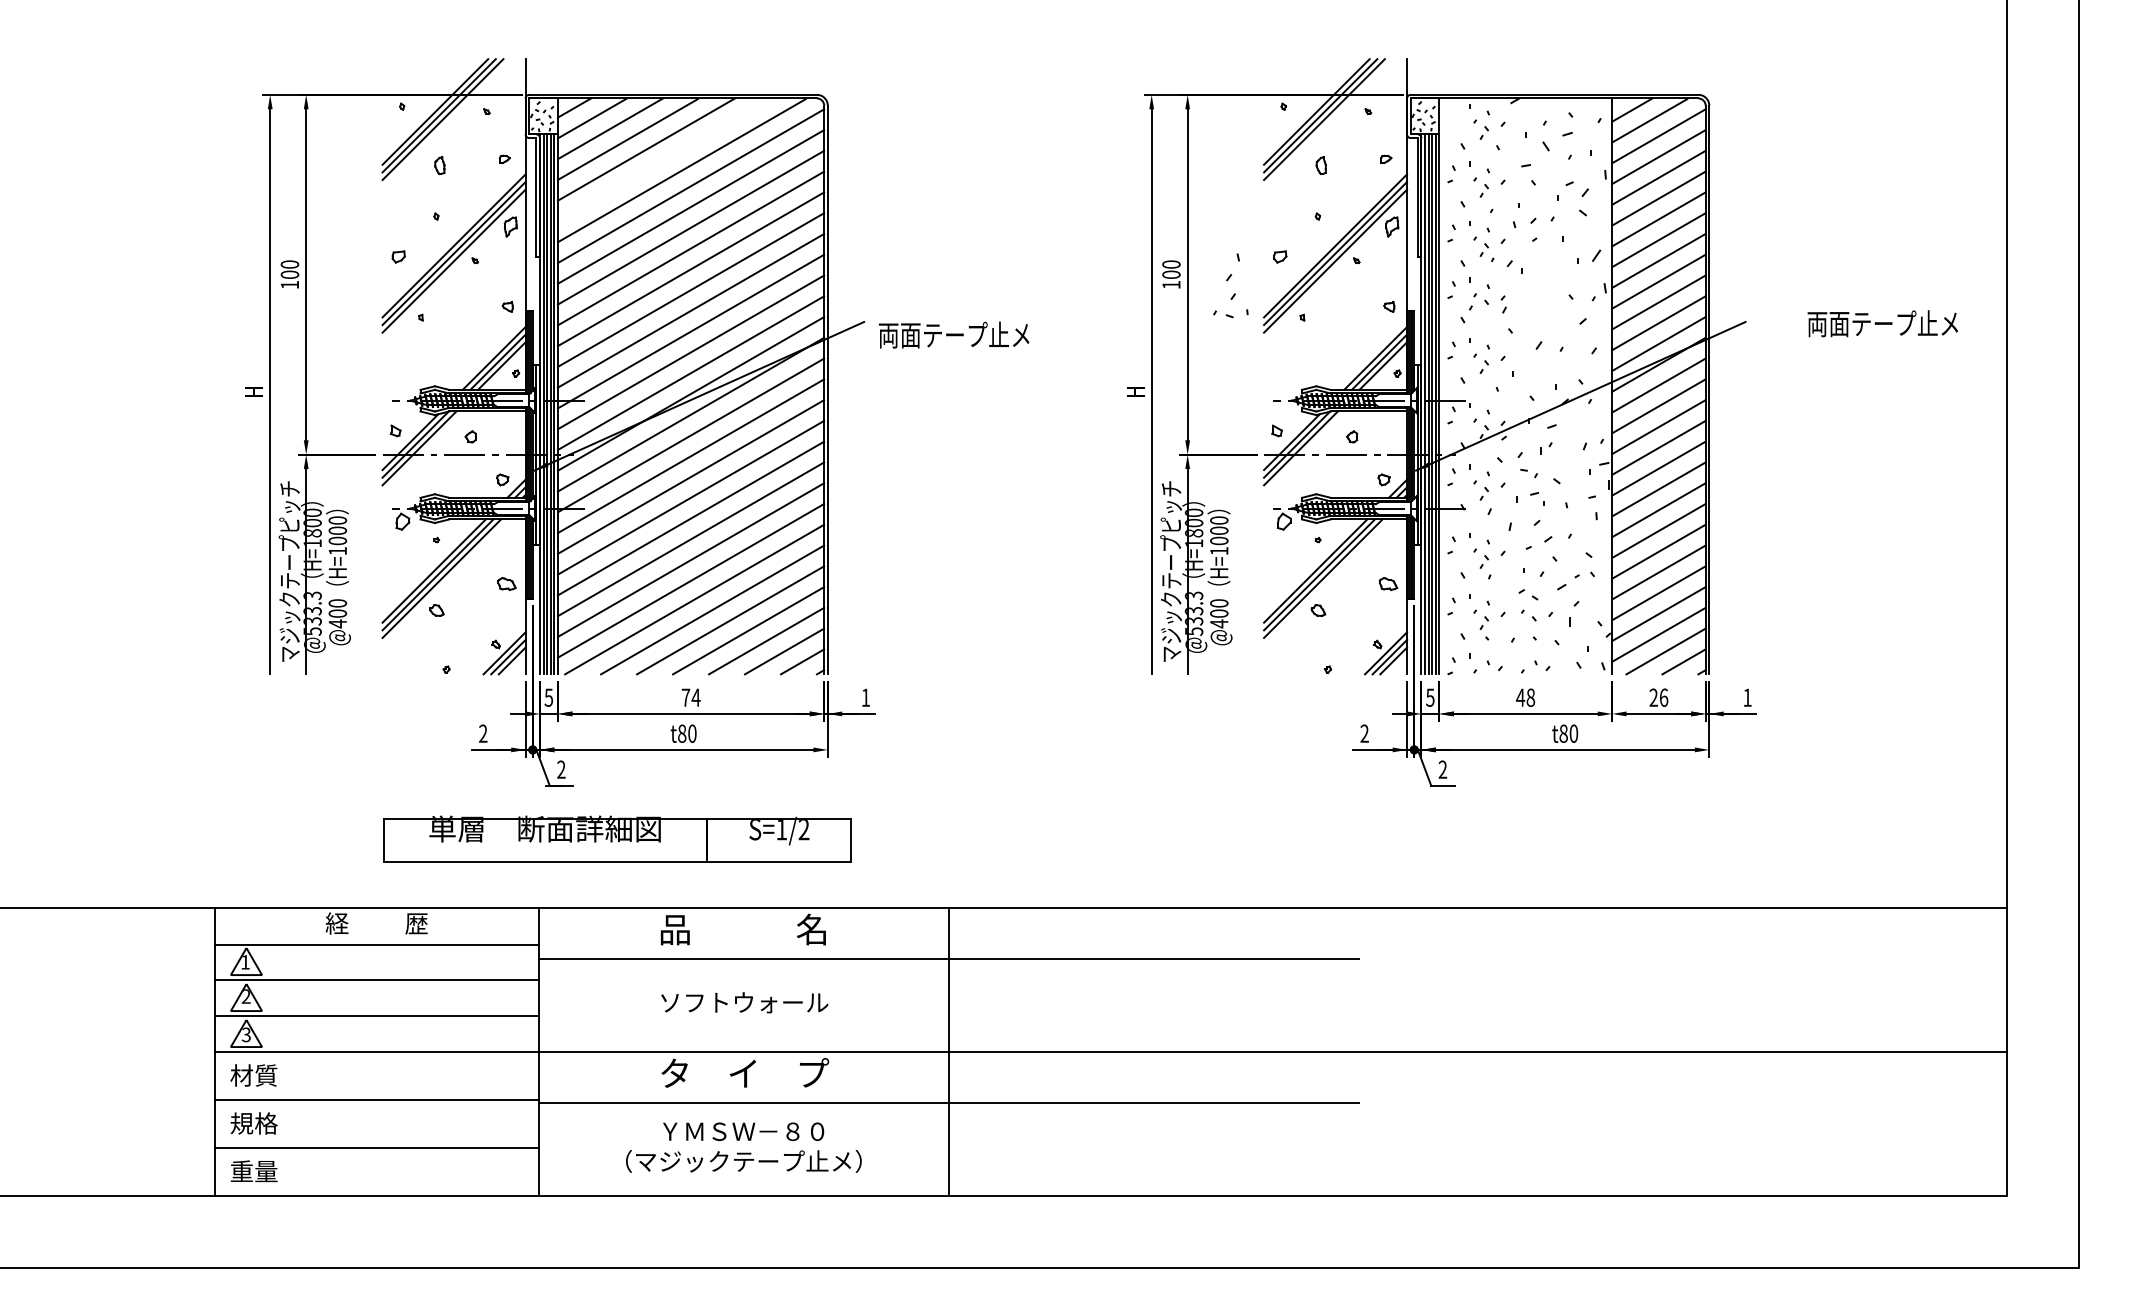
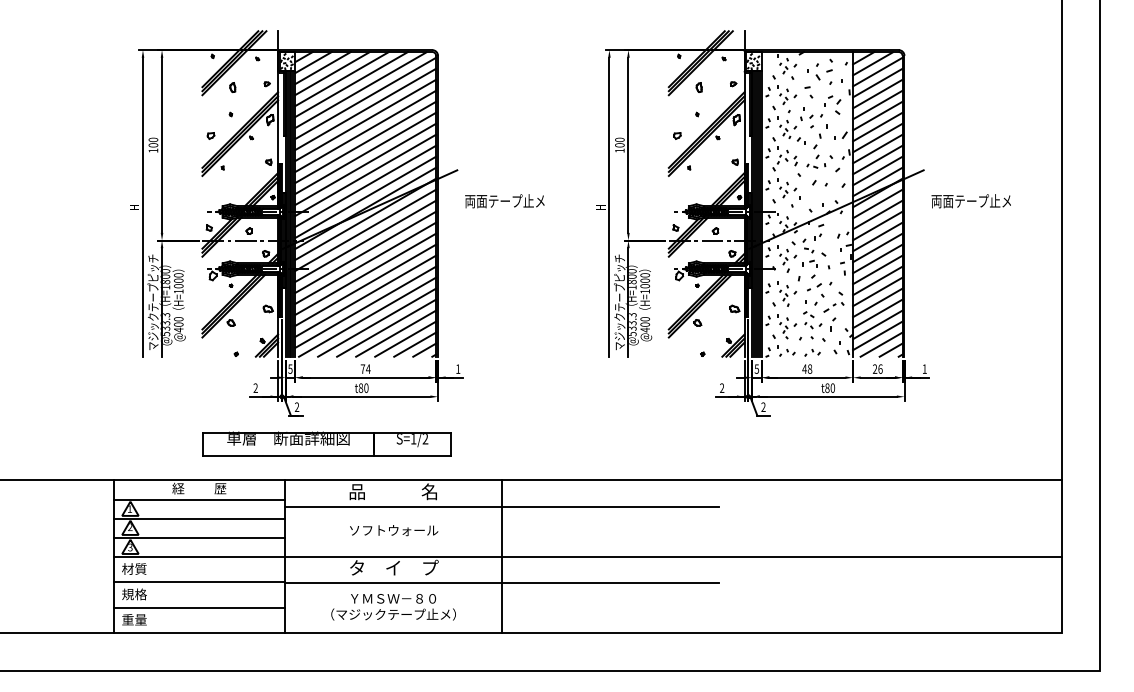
line: (664, 159) -> (351, 84), added
part: (1231, 284) -> (816, 150), moved
text: (1881, 324) -> (970, 201), moved
text: (953, 335) -> (504, 201), moved

